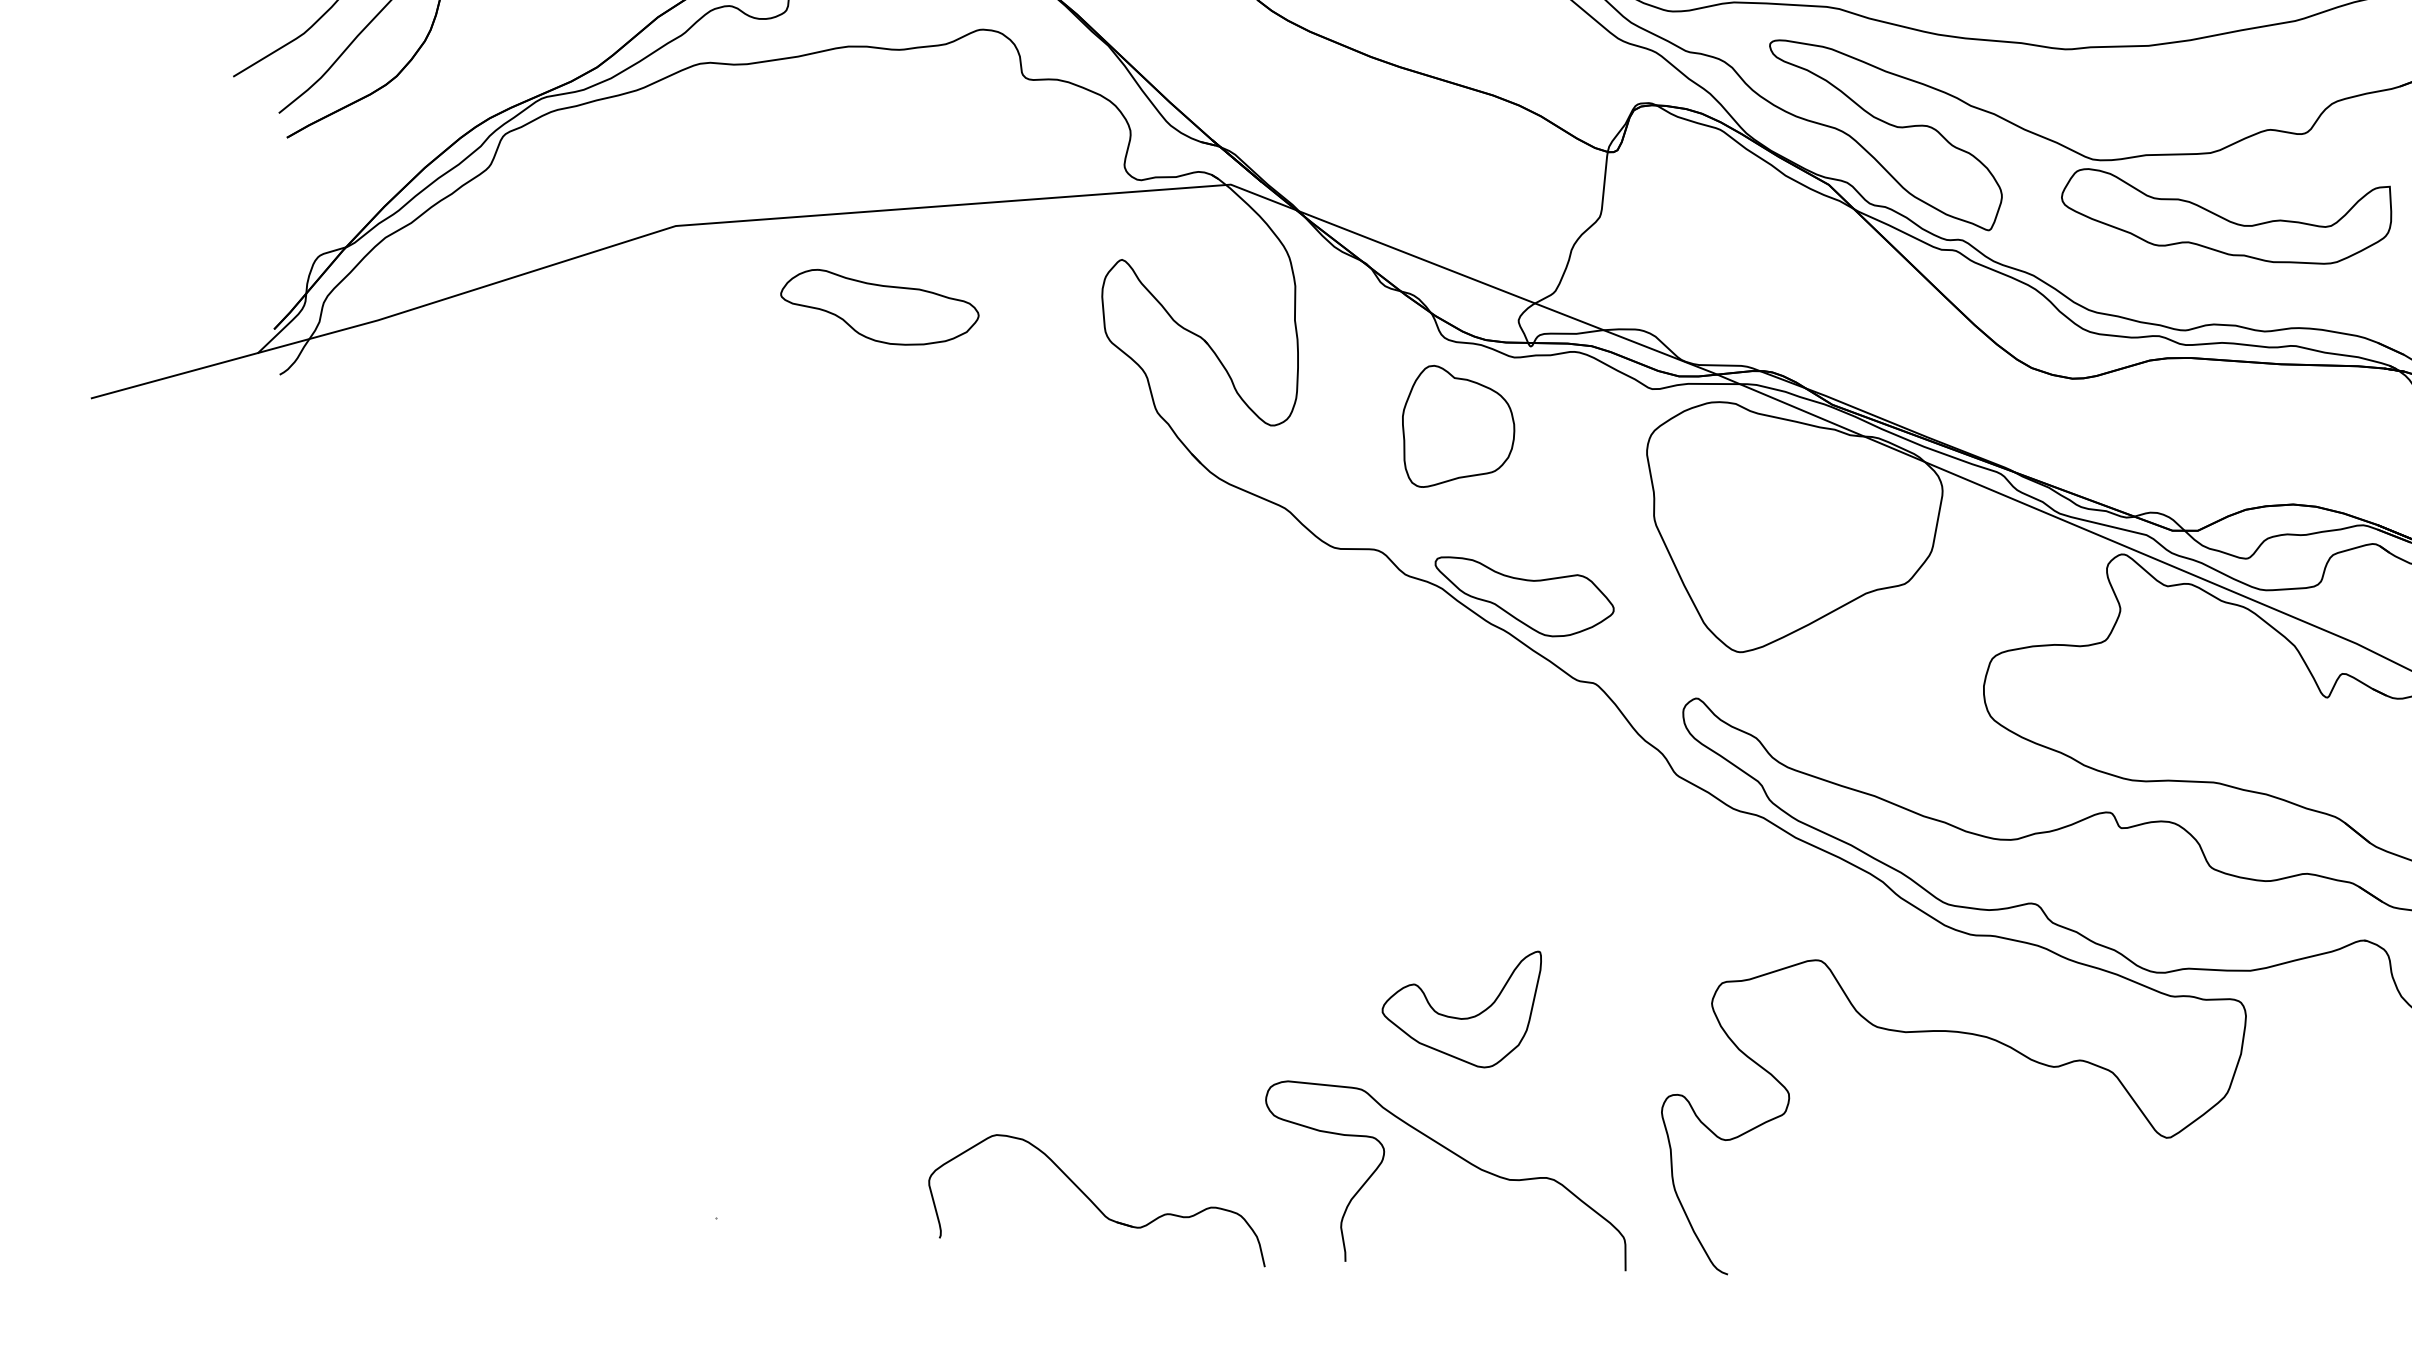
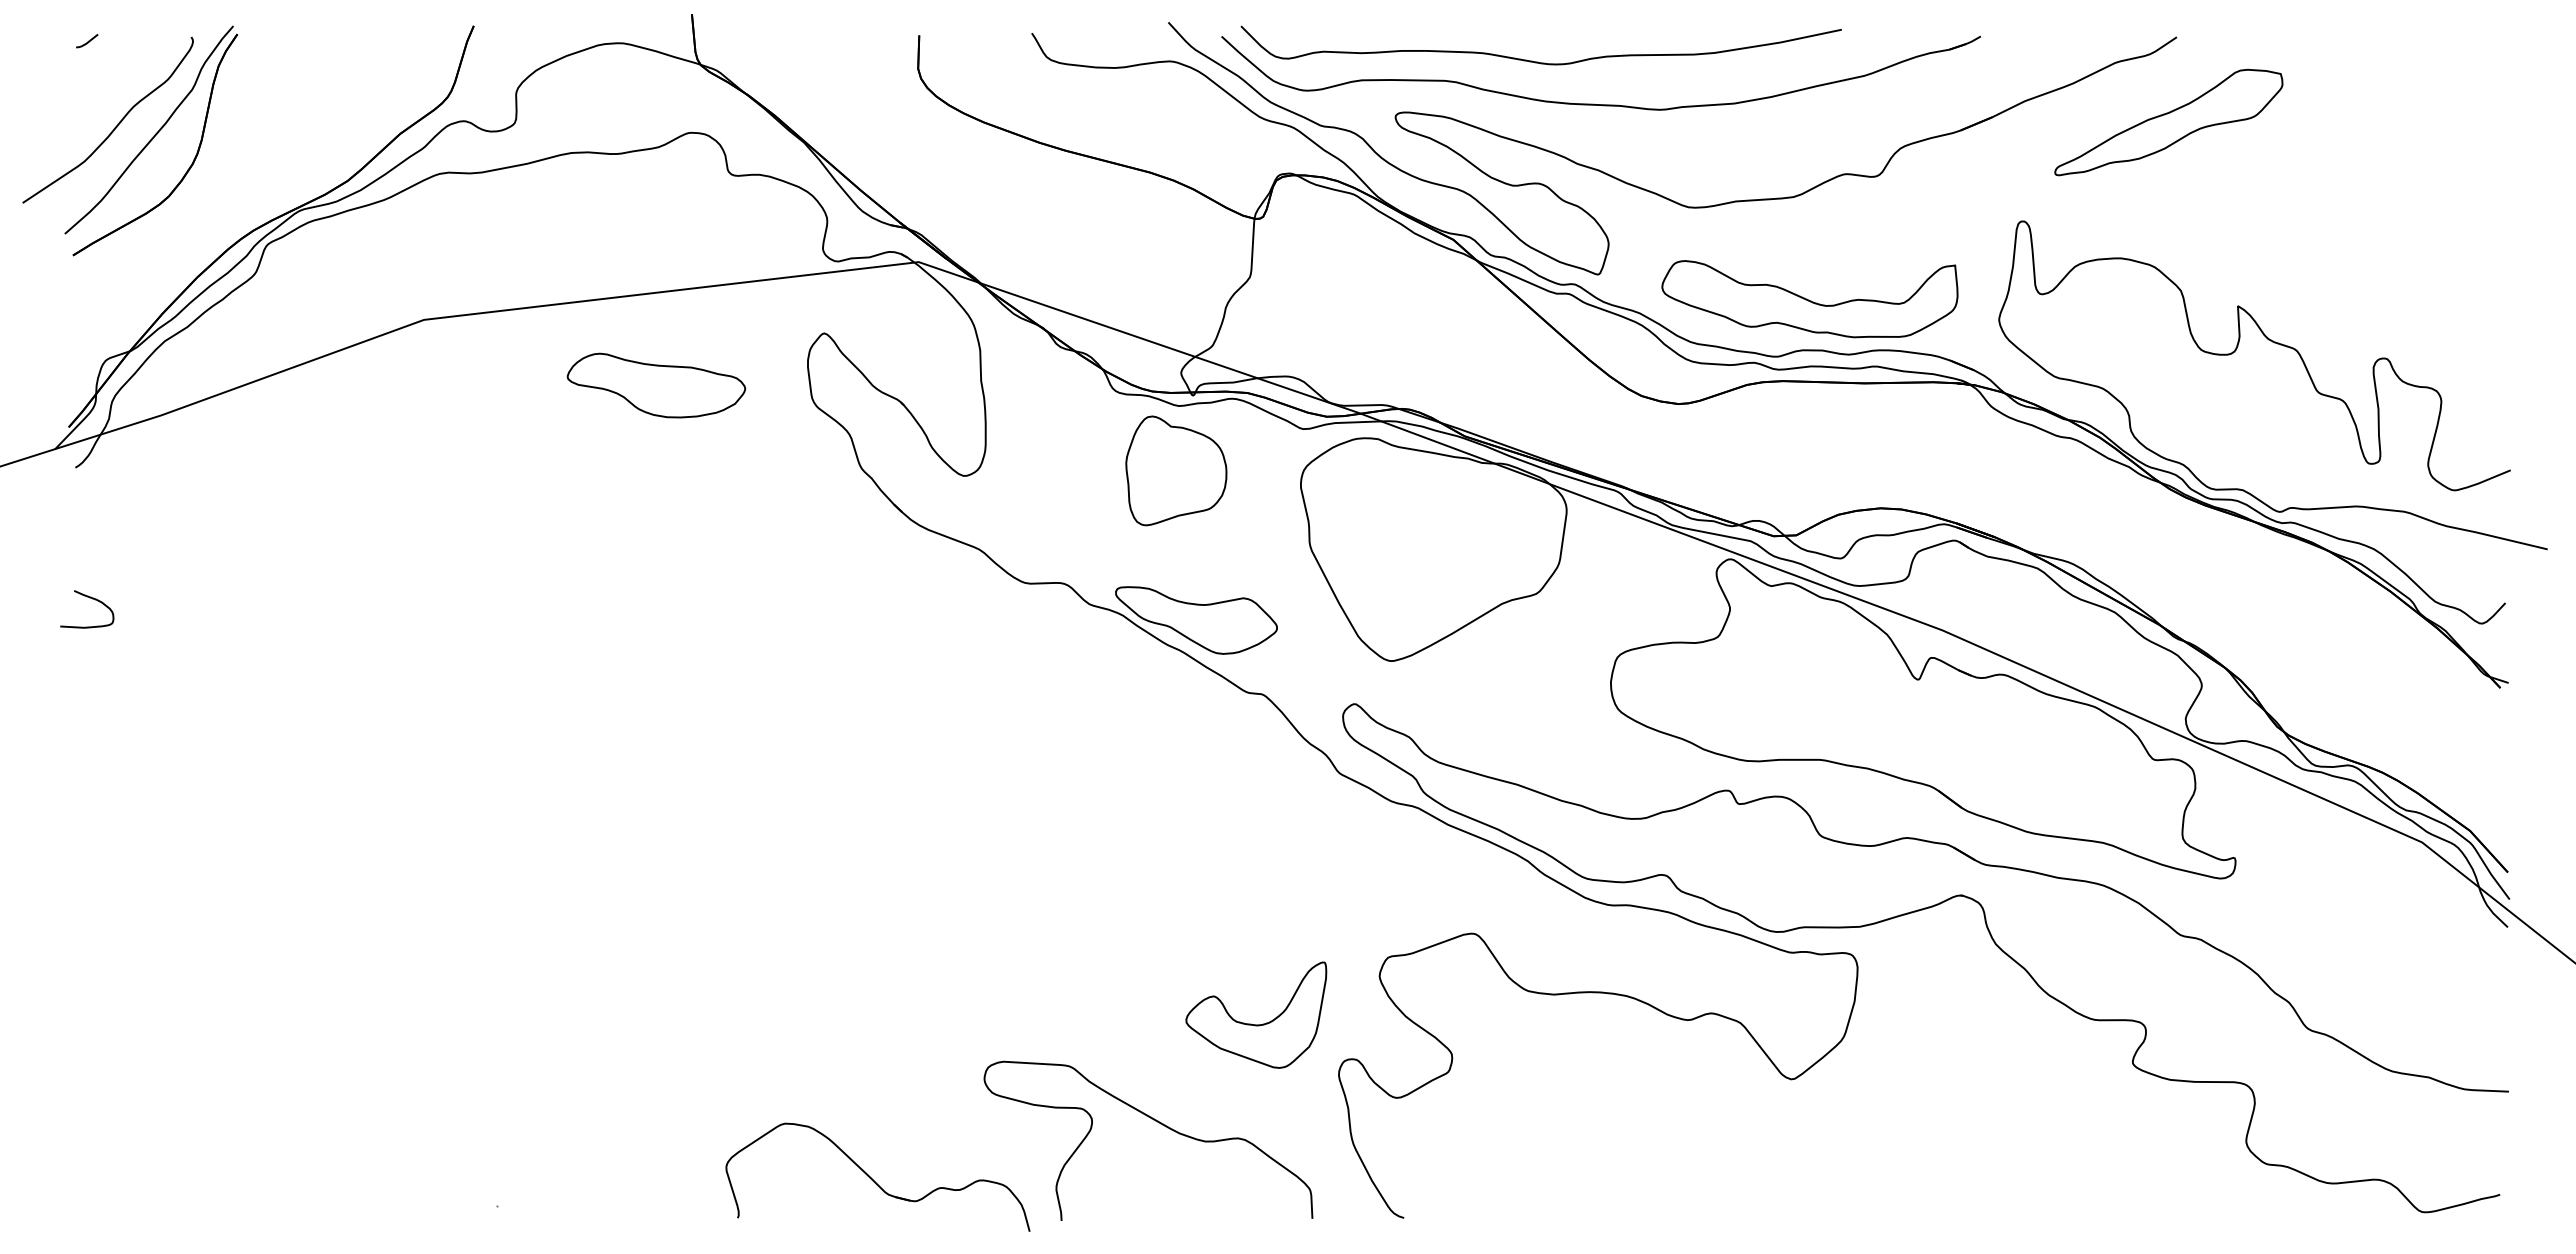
part: (2225, 217) -> (1809, 299), moved
part: (879, 307) -> (656, 385), moved
part: (1458, 427) -> (1176, 470), moved
curve: (289, 521) -> (89, 598), added
part: (1460, 1017) -> (1256, 1024), moved
part: (1097, 1198) -> (877, 1176), moved

